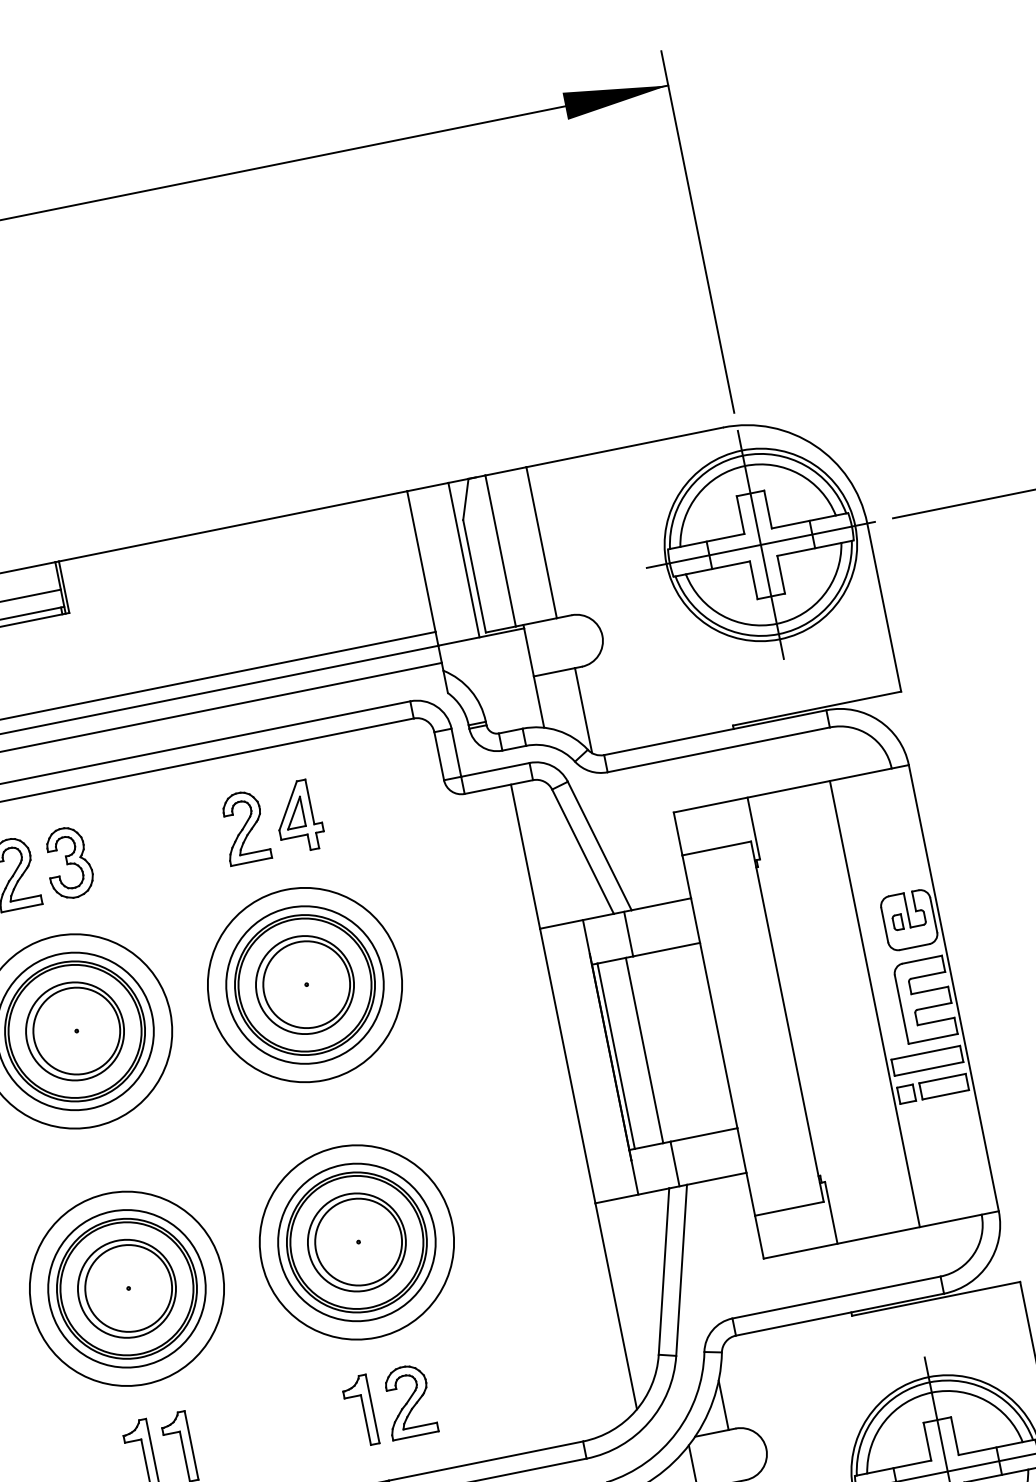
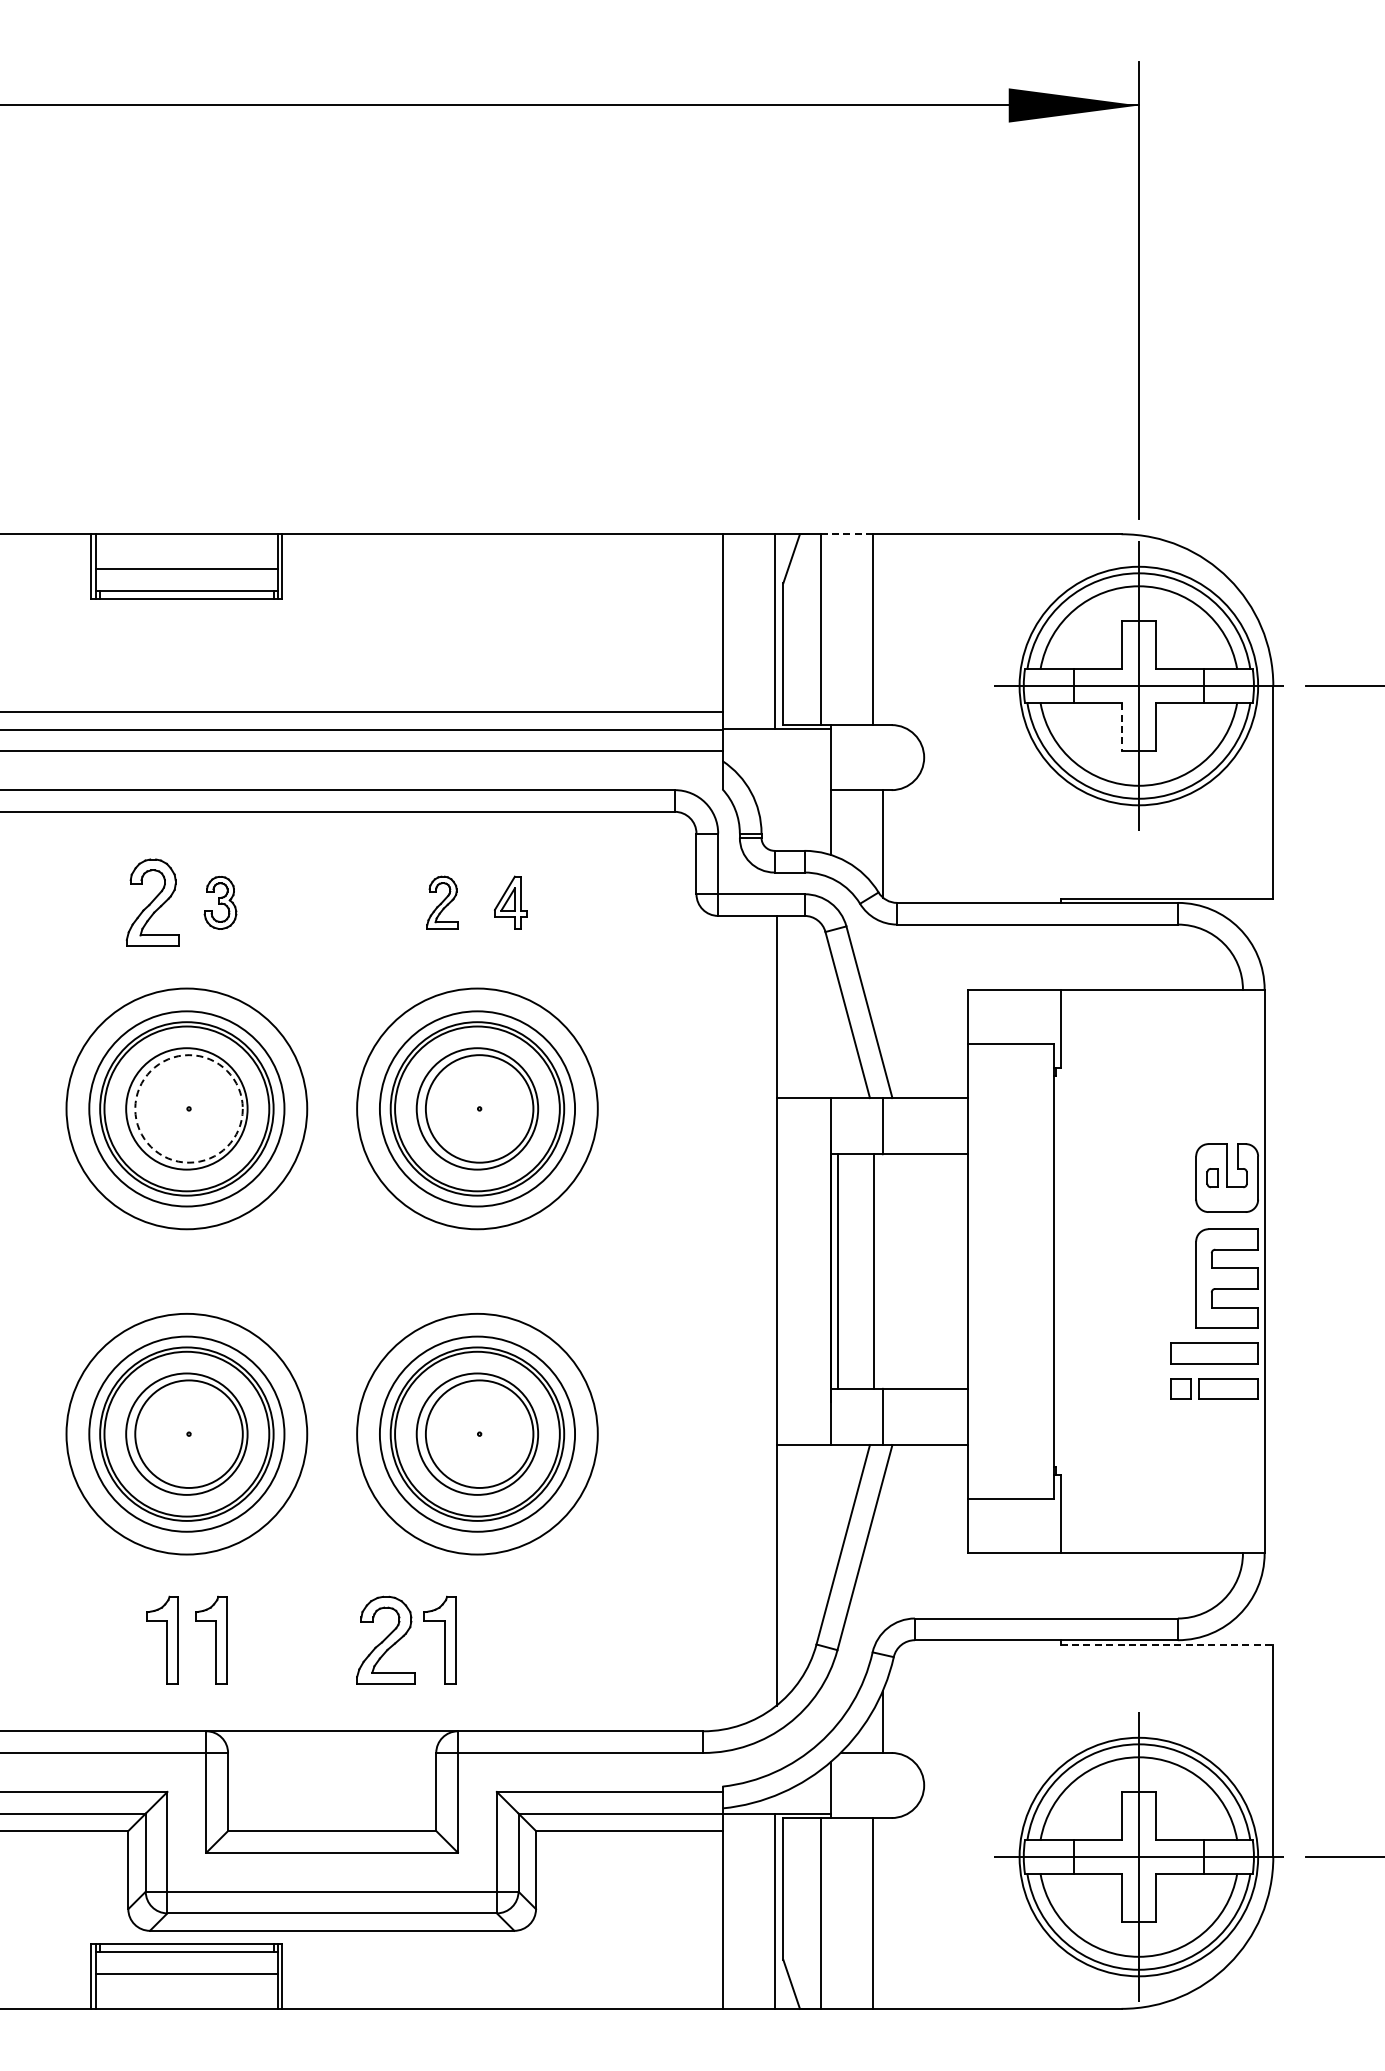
line: (506, 471) -> (847, 534), solid -> dashed
line: (753, 580) -> (1121, 727), solid -> dashed
part: (298, 816) -> (510, 902), size x0.6
part: (244, 827) -> (442, 902), size x0.6
part: (68, 862) -> (220, 902), size x0.6
line: (874, 1004) -> (1164, 1271), removed
circle: (76, 1030) -> (188, 1108), solid -> dashed
line: (936, 1298) -> (1167, 1644), solid -> dashed
part: (408, 1401) -> (385, 1639), moved

